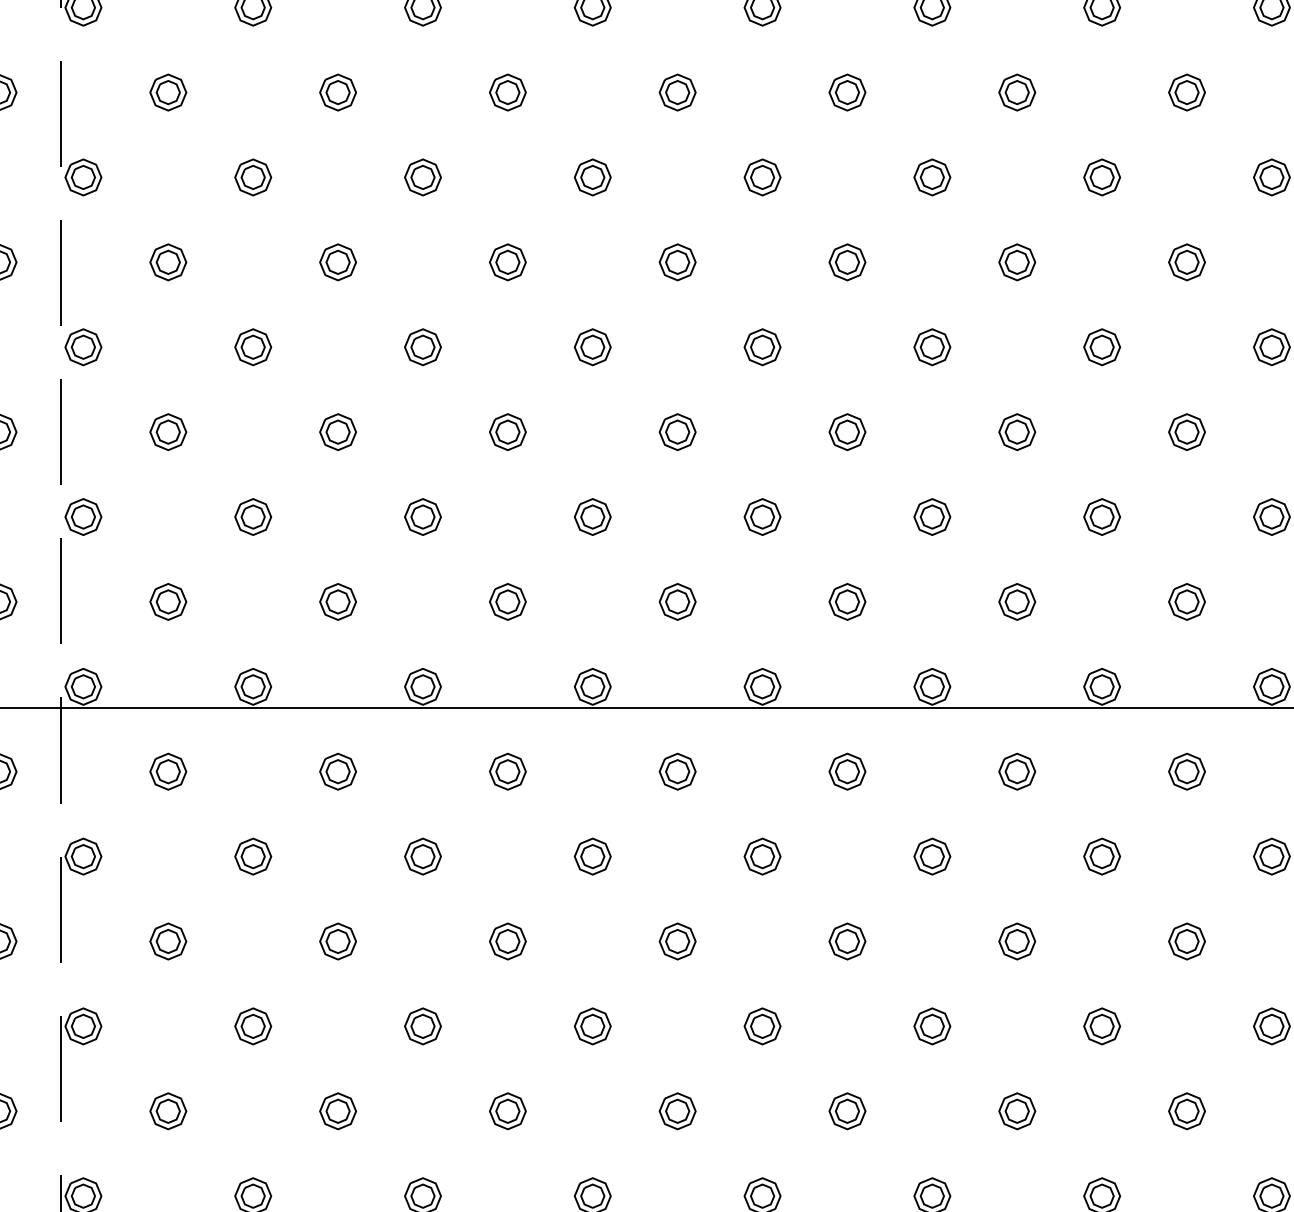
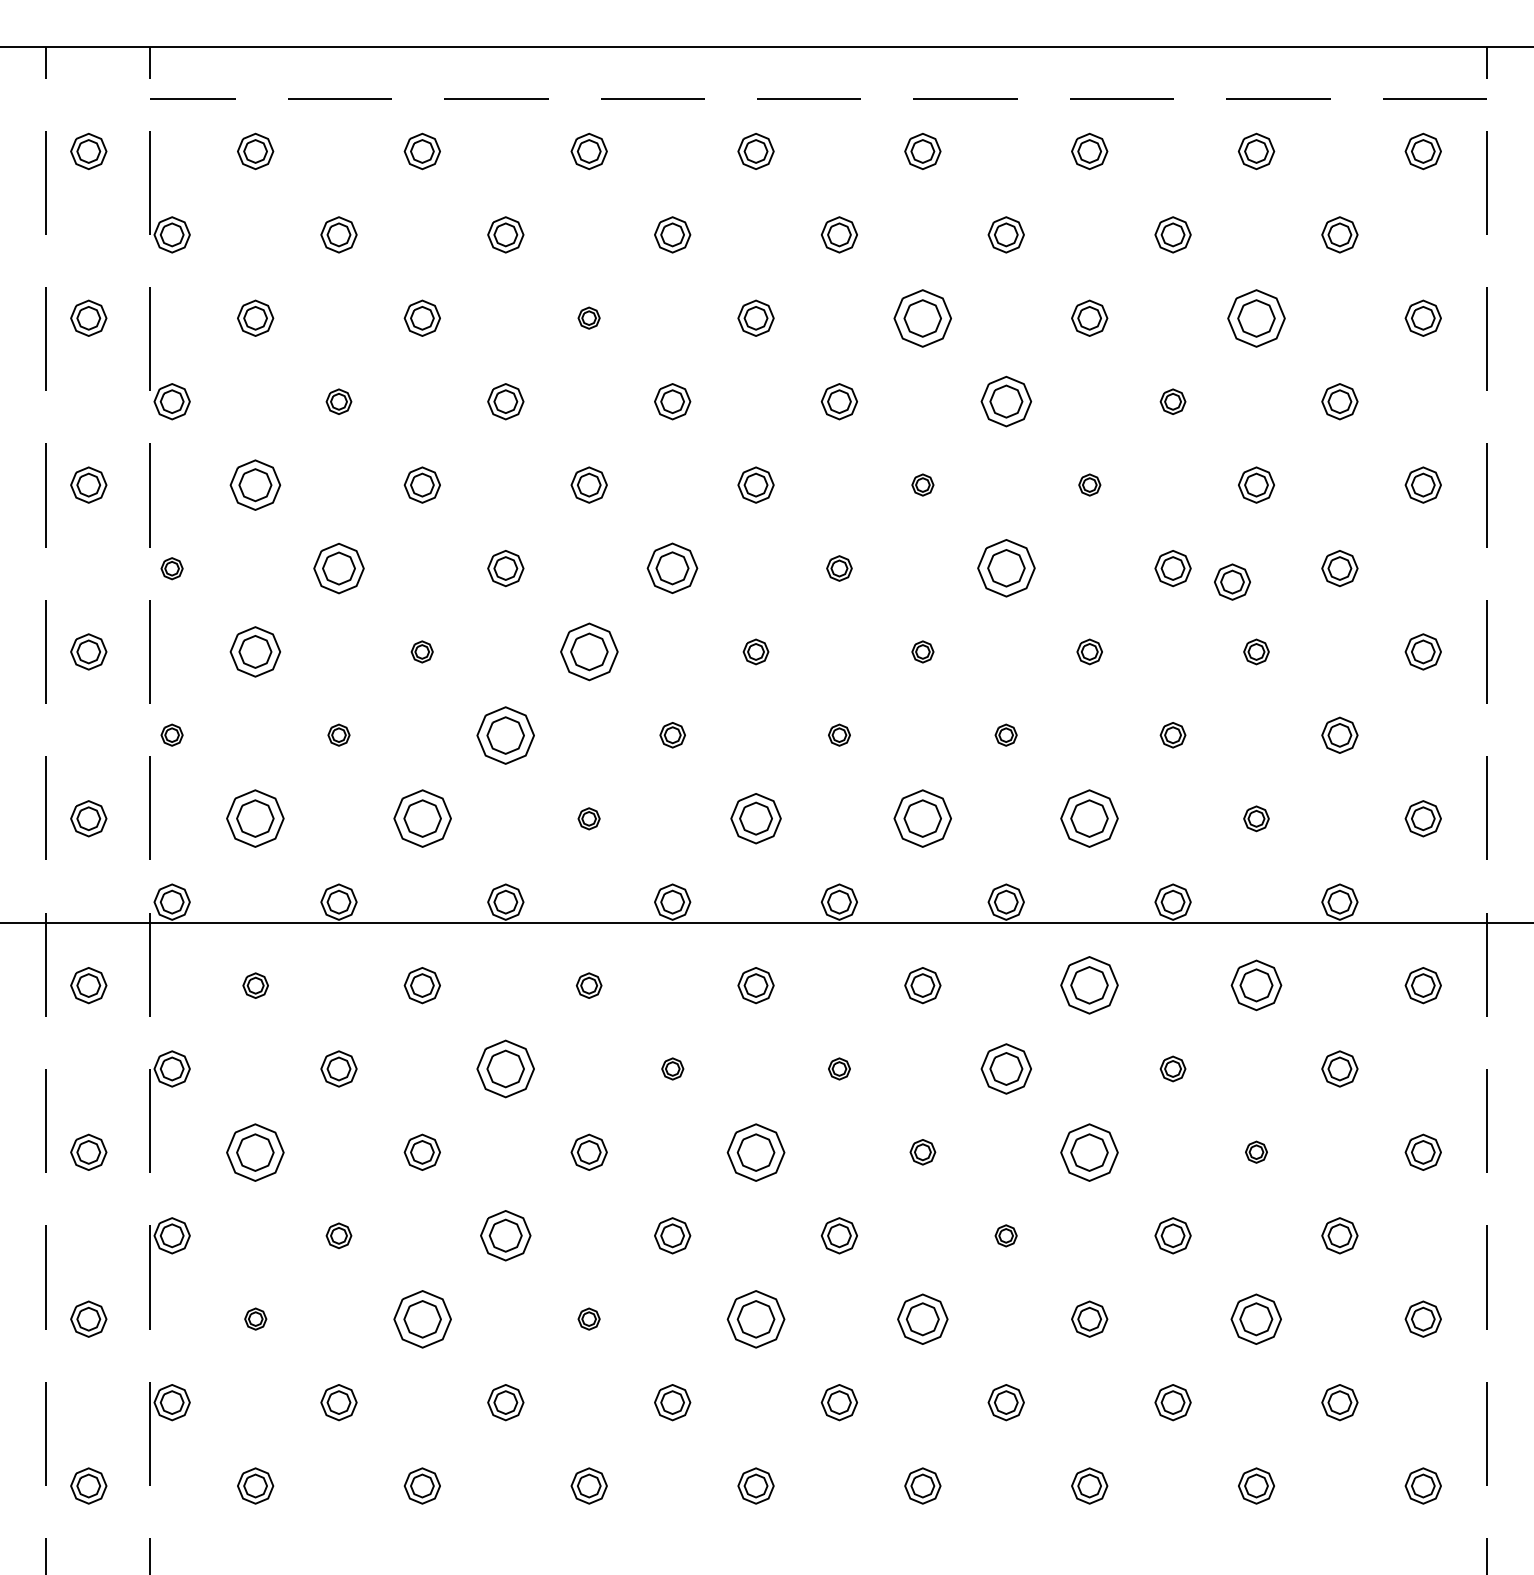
part: (507, 91) -> (588, 317), size x0.6
part: (847, 91) -> (922, 317), size x1.6
part: (1187, 91) -> (1256, 317), size x1.6
part: (252, 177) -> (338, 401), size x0.7
part: (931, 177) -> (1005, 401), size x1.4
part: (1101, 177) -> (1172, 401), size x0.7
part: (168, 261) -> (255, 484), size x1.4
part: (847, 261) -> (922, 484), size x0.6
part: (1017, 261) -> (1089, 484), size x0.6
part: (82, 347) -> (171, 568), size x0.6
part: (252, 347) -> (338, 568), size x1.4
part: (592, 347) -> (672, 568), size x1.4
part: (762, 347) -> (839, 568), size x0.7
part: (931, 347) -> (1005, 568), size x1.6
part: (1162, 360) -> (1232, 581), added
part: (168, 431) -> (255, 651), size x1.4
part: (337, 431) -> (421, 651), size x0.6
part: (507, 431) -> (588, 651), size x1.6
part: (677, 431) -> (755, 651), size x0.7
part: (847, 431) -> (922, 651), size x0.6
part: (1017, 431) -> (1089, 651), size x0.7
part: (1187, 431) -> (1256, 651), size x0.7
part: (82, 516) -> (171, 734), size x0.6
part: (252, 516) -> (338, 734), size x0.6
part: (422, 516) -> (505, 734), size x1.6
part: (592, 516) -> (672, 734), size x0.7
part: (762, 516) -> (839, 734), size x0.6
part: (931, 516) -> (1005, 734), size x0.6
part: (1101, 516) -> (1172, 734), size x0.7
part: (168, 601) -> (255, 818), size x1.6
part: (337, 601) -> (421, 818), size x1.6
part: (507, 601) -> (588, 818), size x0.6
part: (677, 601) -> (755, 818), size x1.4
part: (847, 601) -> (922, 818), size x1.6
part: (1017, 601) -> (1089, 818), size x1.6
part: (1187, 601) -> (1256, 818), size x0.7
part: (168, 771) -> (255, 985), size x0.7
part: (507, 771) -> (588, 985), size x0.7
part: (1017, 771) -> (1089, 985), size x1.6
part: (1187, 771) -> (1256, 985), size x1.4
part: (422, 856) -> (505, 1068), size x1.6
part: (592, 856) -> (672, 1068), size x0.6
part: (762, 856) -> (839, 1068), size x0.6
part: (931, 856) -> (1005, 1068), size x1.4
part: (1101, 856) -> (1172, 1068), size x0.7
part: (168, 940) -> (255, 1151), size x1.6
part: (677, 940) -> (755, 1151), size x1.6
part: (847, 940) -> (922, 1151), size x0.7
part: (1017, 940) -> (1089, 1151), size x1.6
part: (1187, 940) -> (1256, 1151), size x0.6
part: (252, 1026) -> (338, 1235), size x0.7
part: (422, 1026) -> (505, 1235), size x1.4
part: (931, 1026) -> (1005, 1235), size x0.6
part: (168, 1110) -> (255, 1318), size x0.6
part: (337, 1110) -> (421, 1318), size x1.6
part: (507, 1110) -> (588, 1318), size x0.6
part: (677, 1110) -> (755, 1318), size x1.6
part: (847, 1110) -> (922, 1318), size x1.4
part: (1187, 1110) -> (1256, 1318), size x1.4

